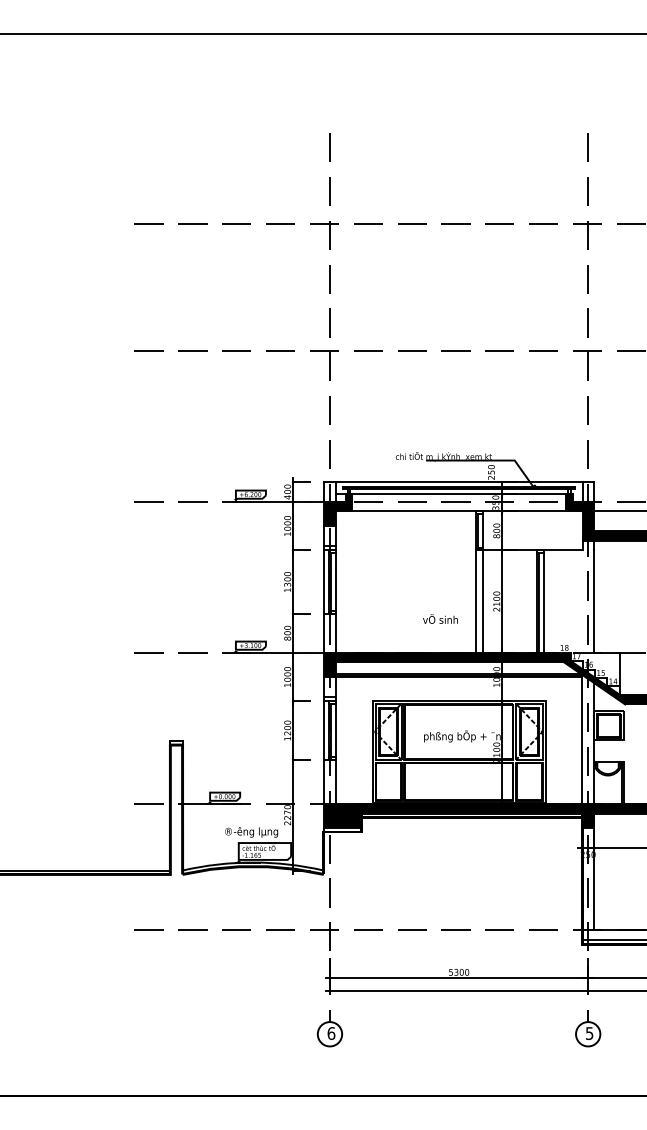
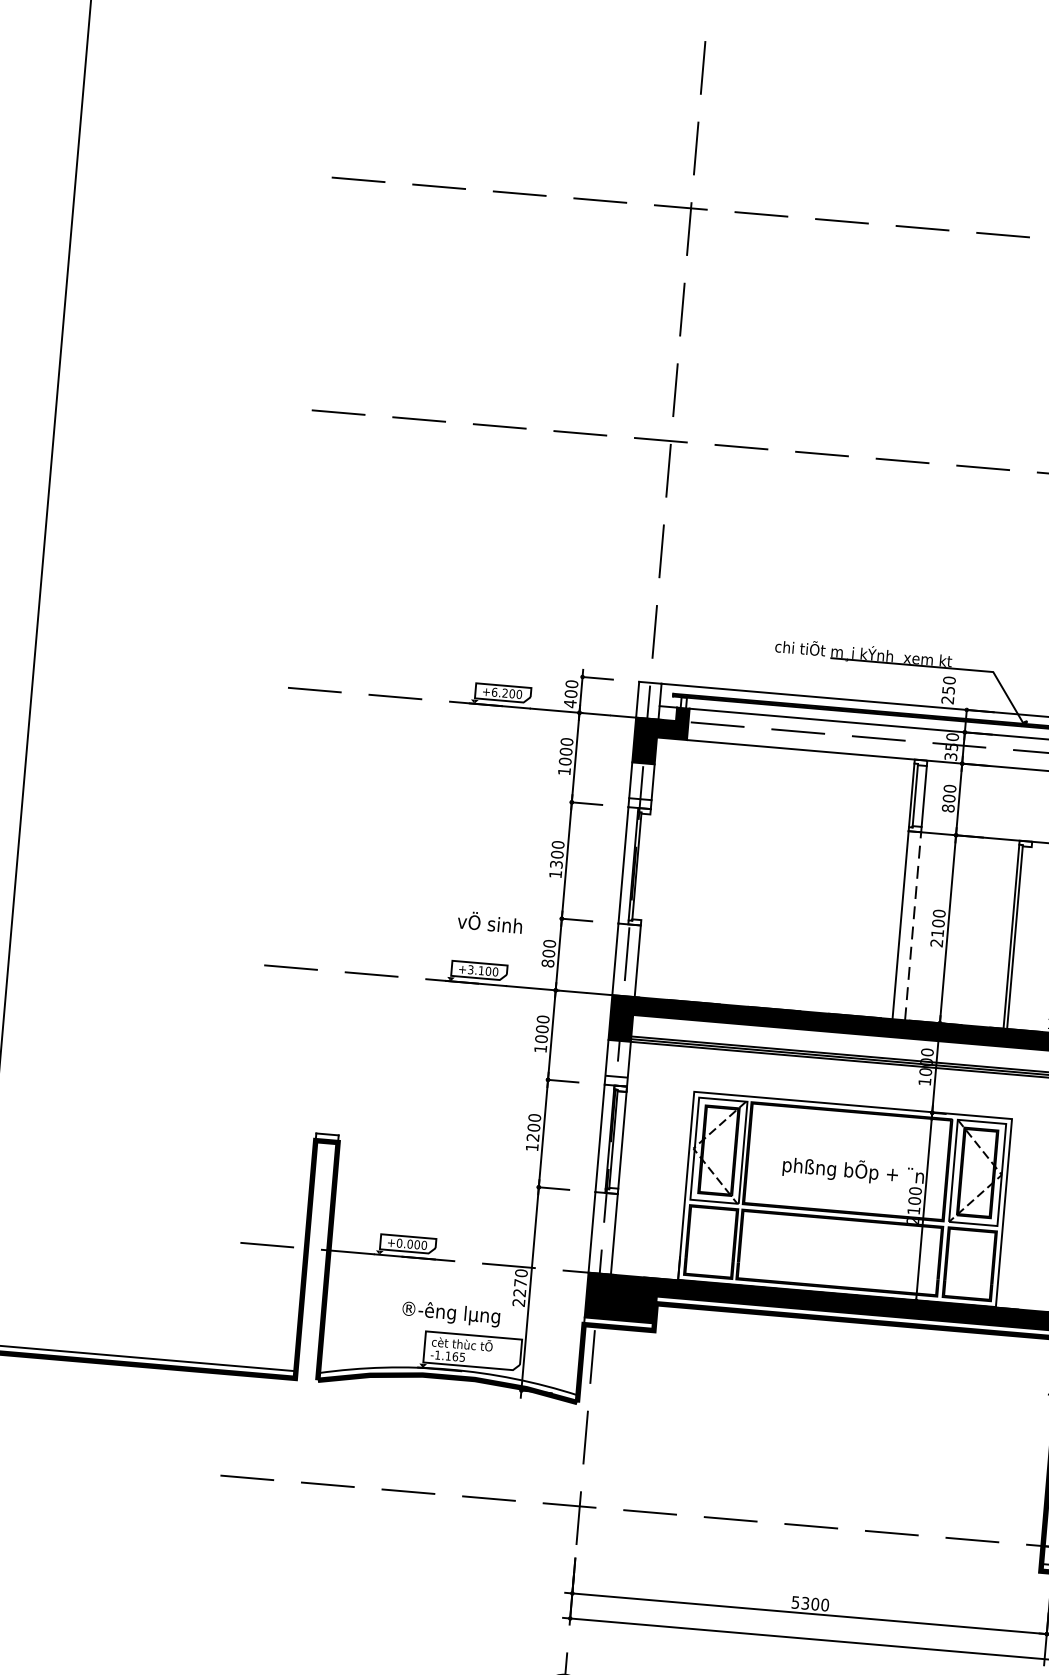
line: (336, 581) -> (646, 866), removed
line: (483, 601) -> (913, 926), solid -> dashed
line: (543, 602) -> (1023, 937), removed
text: (440, 618) -> (490, 921), moved

